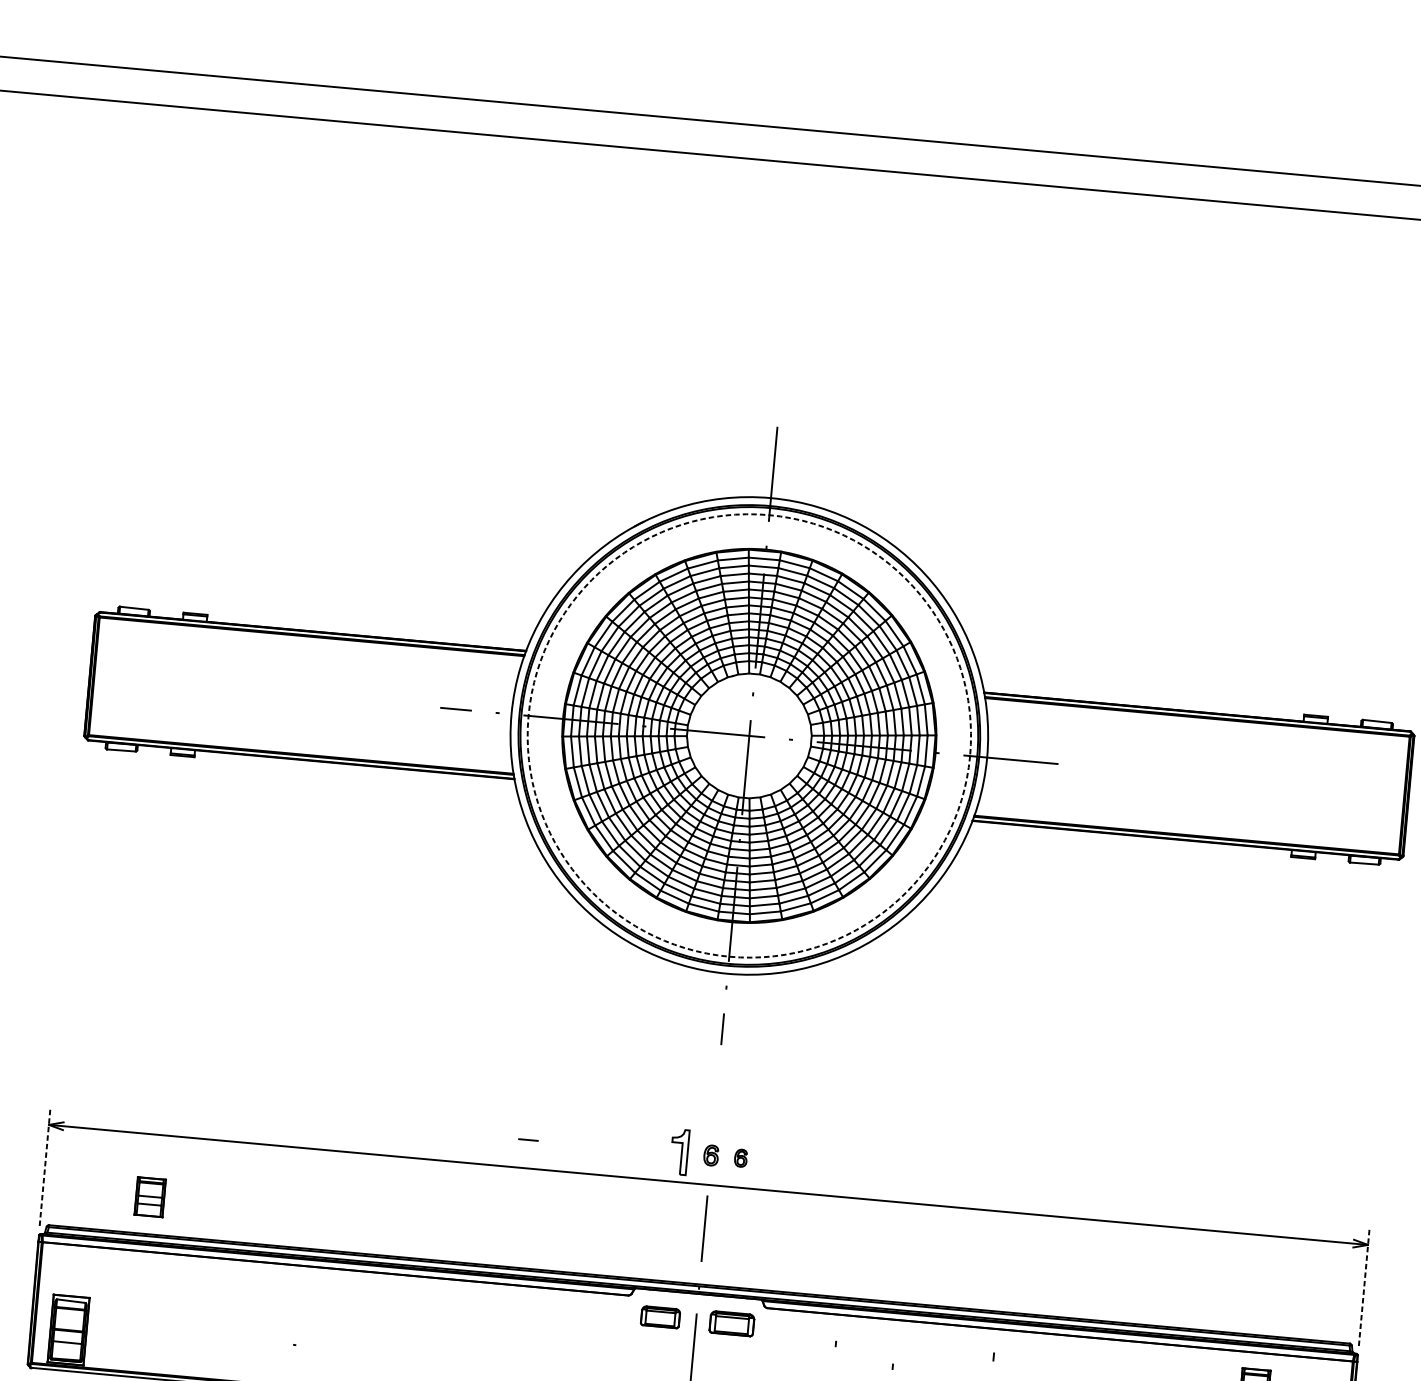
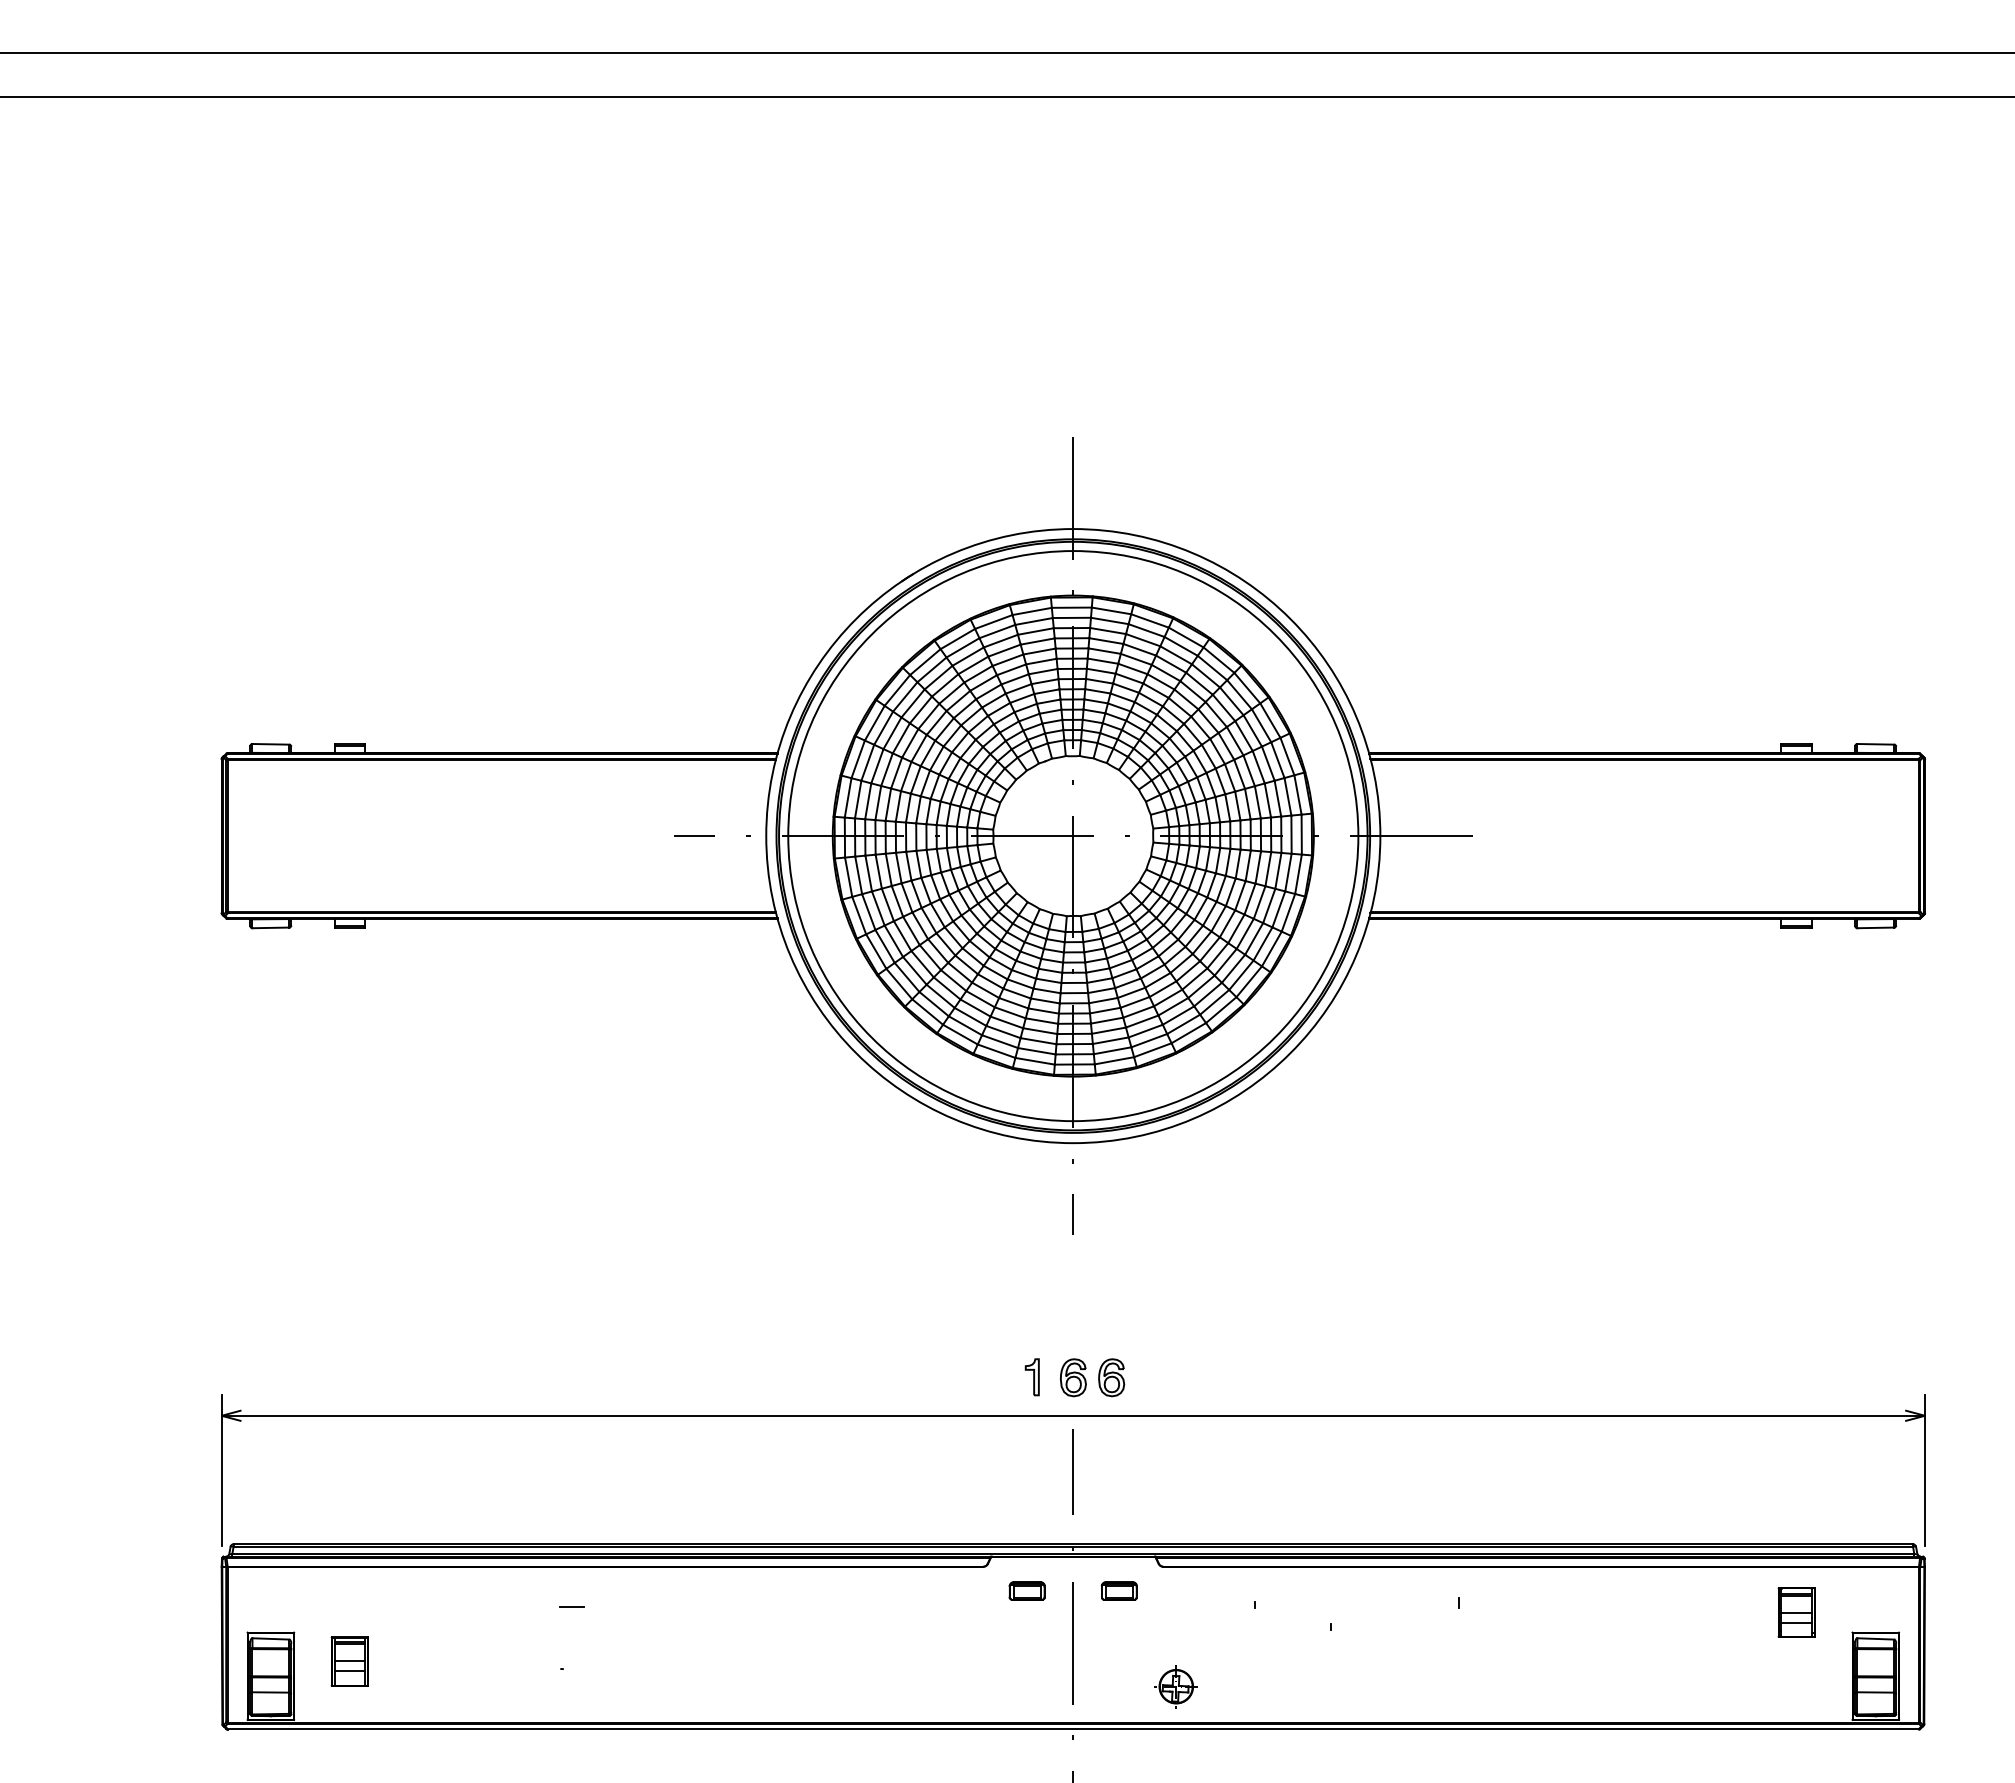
circle: (749, 736) -> (1073, 836), dashed -> solid
line: (528, 1139) -> (571, 1606), moved
part: (678, 1152) -> (1031, 1377), size x0.62
part: (711, 1155) -> (1073, 1377), size x1.43
part: (740, 1157) -> (1111, 1377), size x1.67
line: (44, 1167) -> (221, 1470), dashed -> solid
part: (149, 1197) -> (349, 1661), moved
line: (1363, 1287) -> (1924, 1470), dashed -> solid
part: (659, 1316) -> (1026, 1590), size x0.71
part: (731, 1323) -> (1118, 1590), size x0.62

